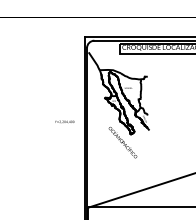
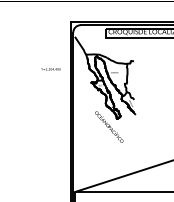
text: (64, 121) -> (50, 68), moved

